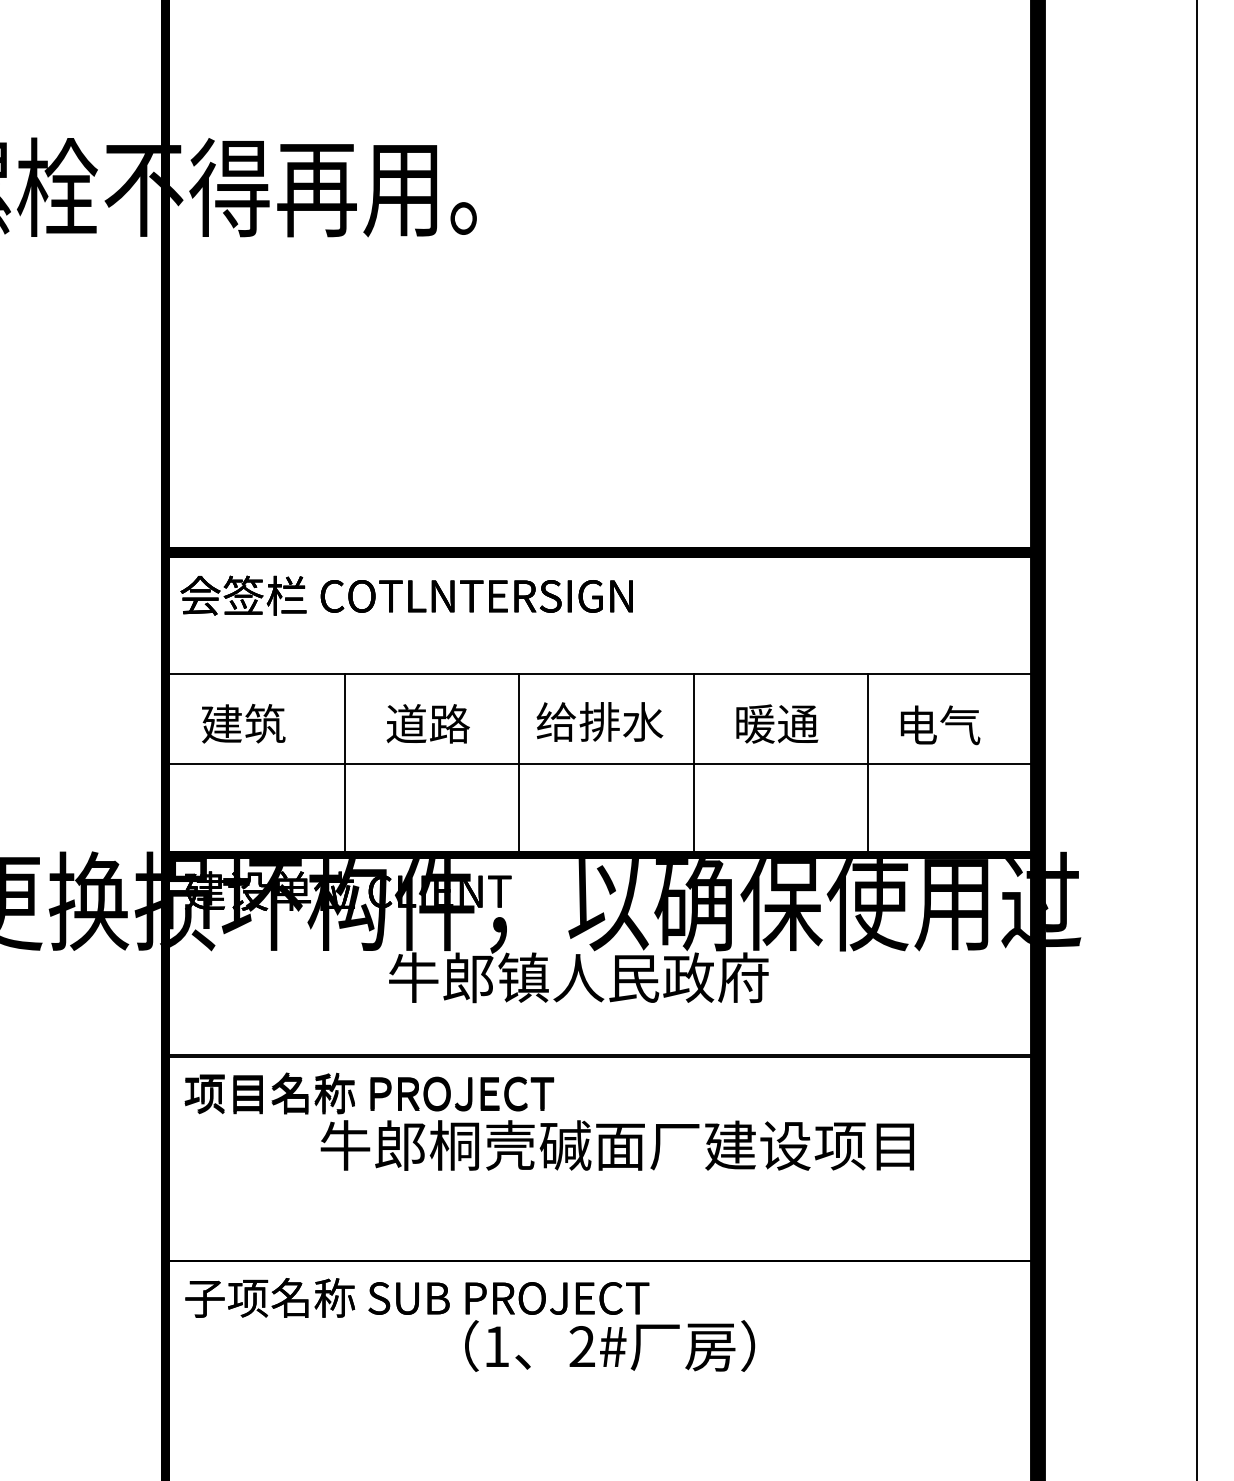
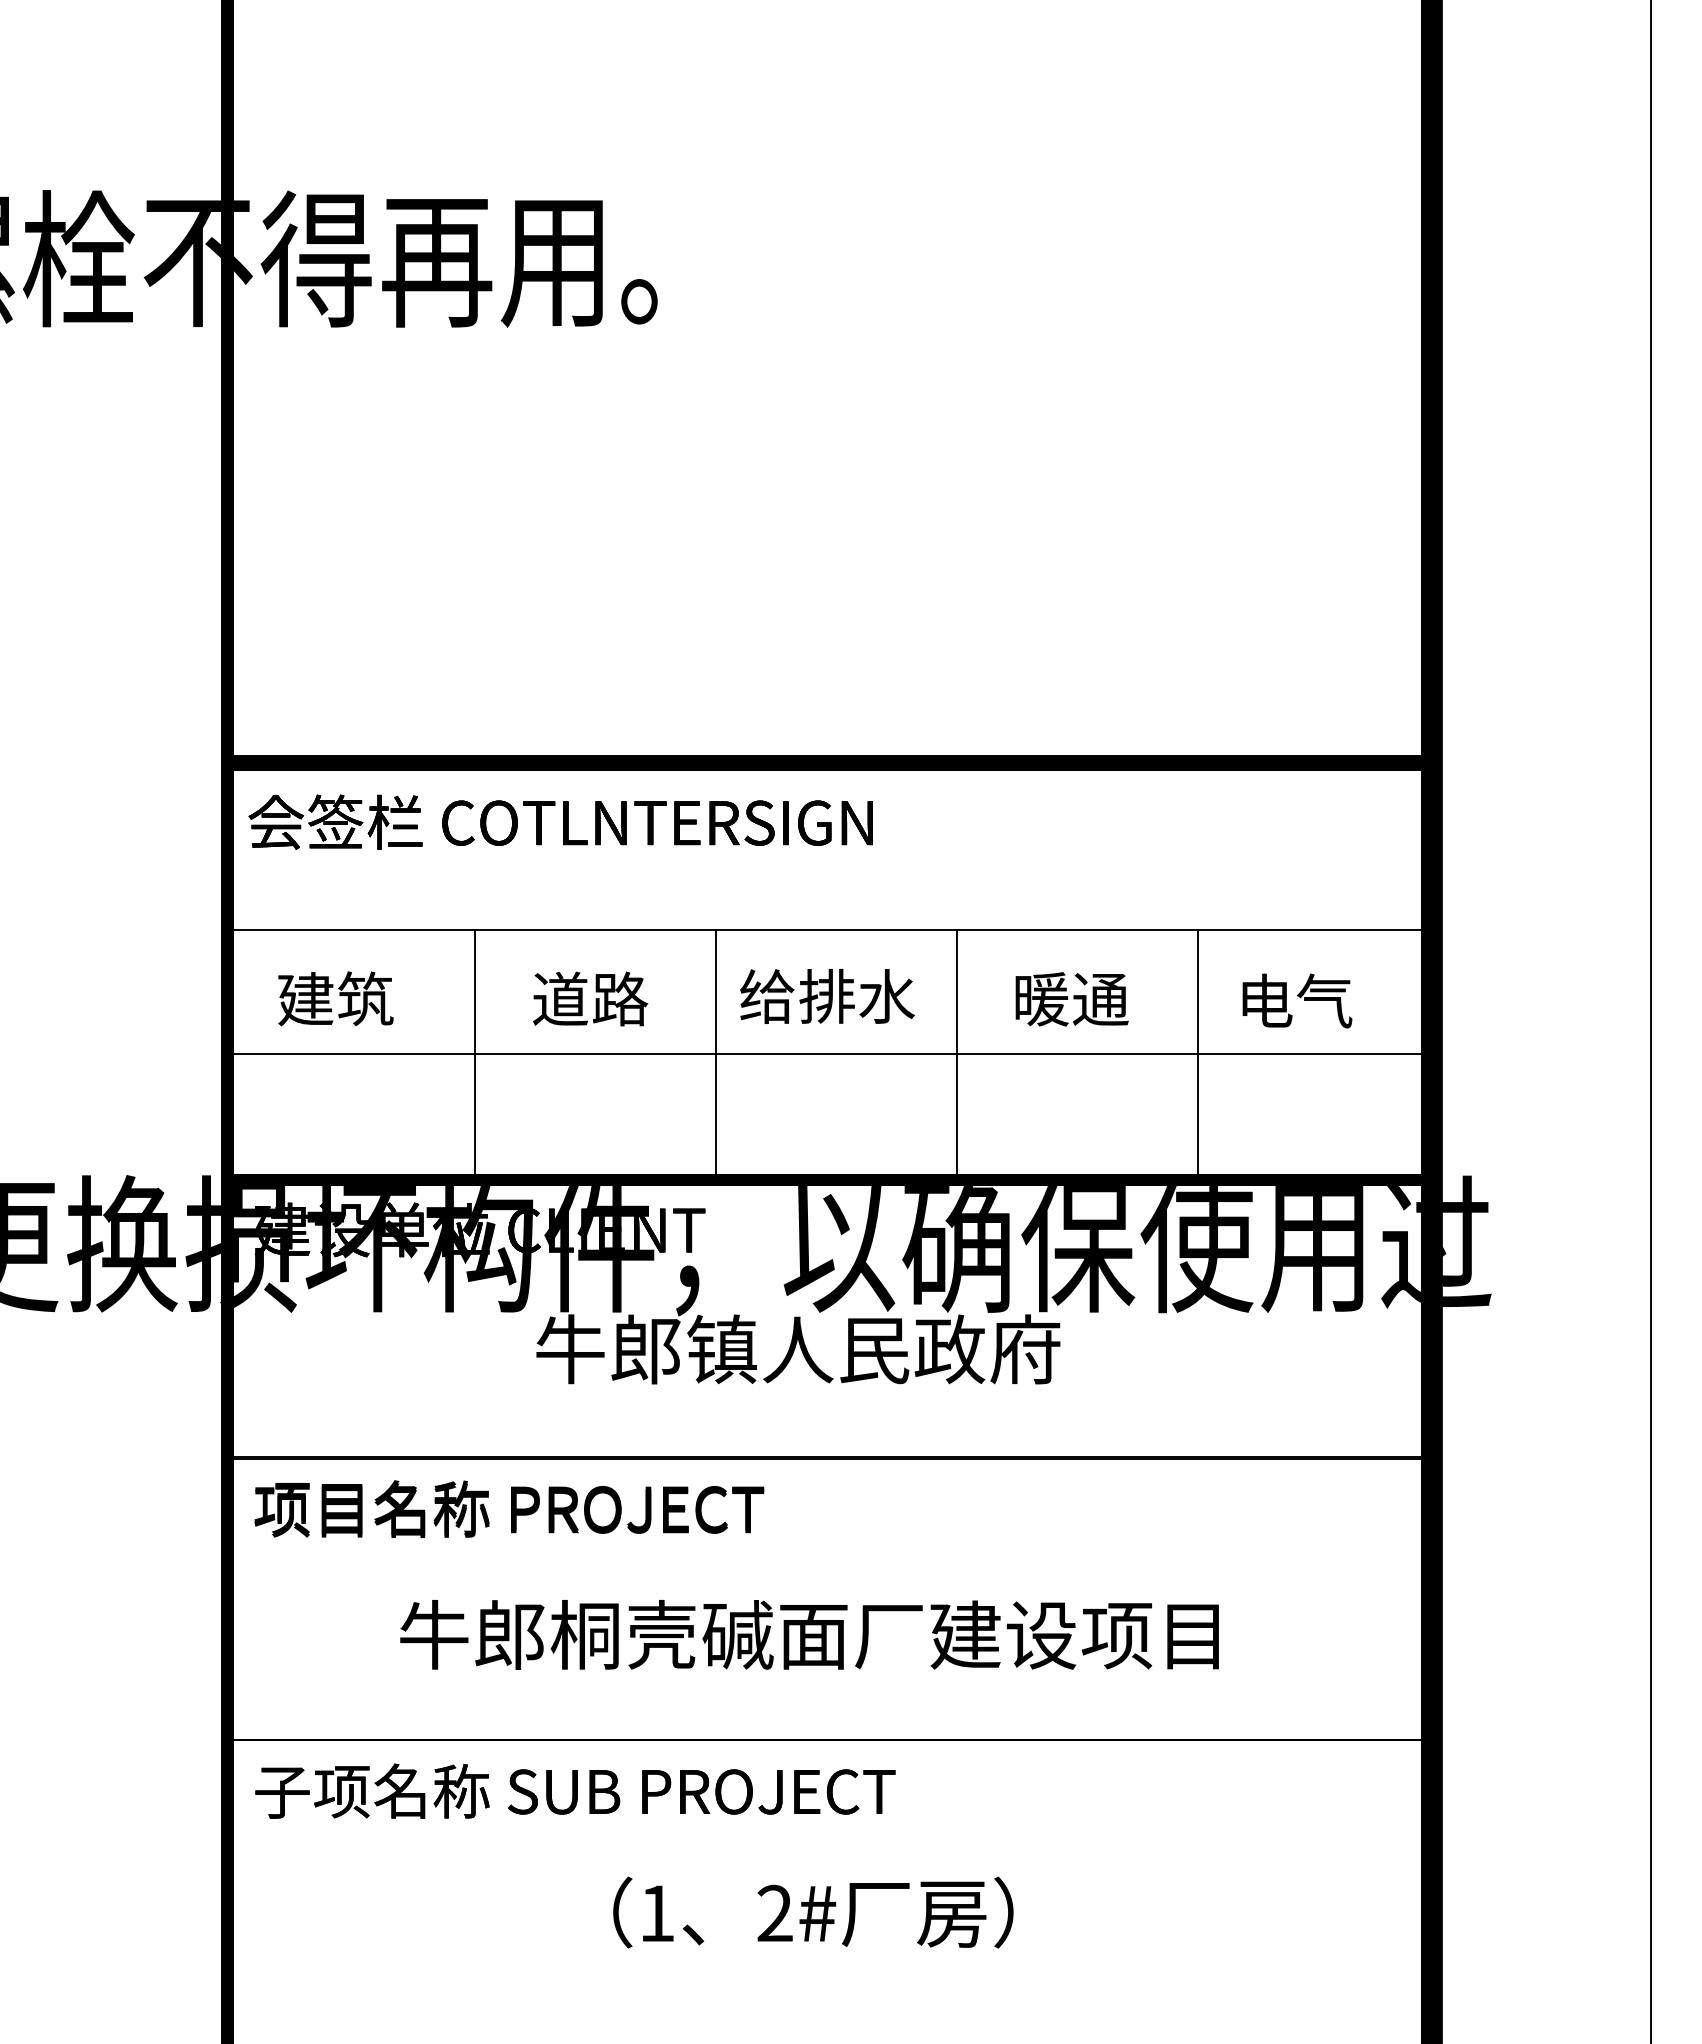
text: (617, 1145) -> (809, 1634), moved
text: (610, 1345) -> (813, 1912), moved

